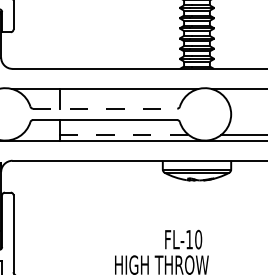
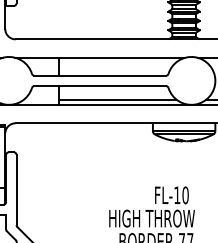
line: (105, 108) -> (100, 75), dashed -> solid
line: (124, 134) -> (117, 99), dashed -> solid

